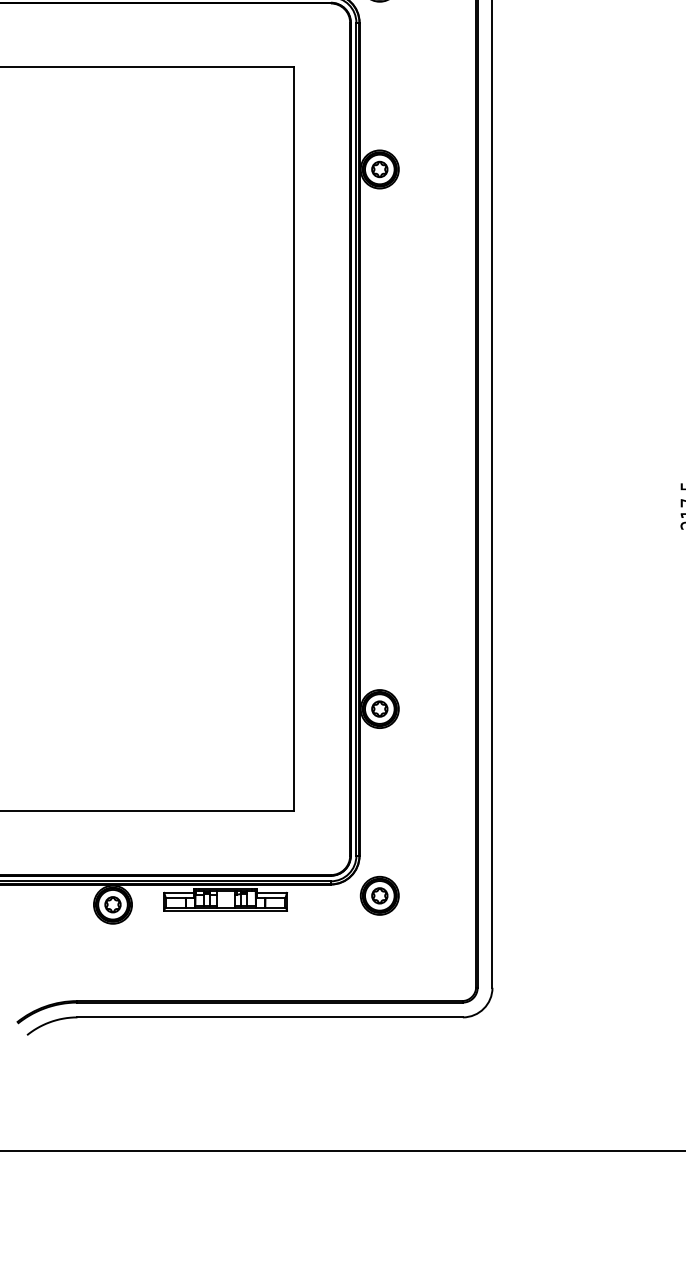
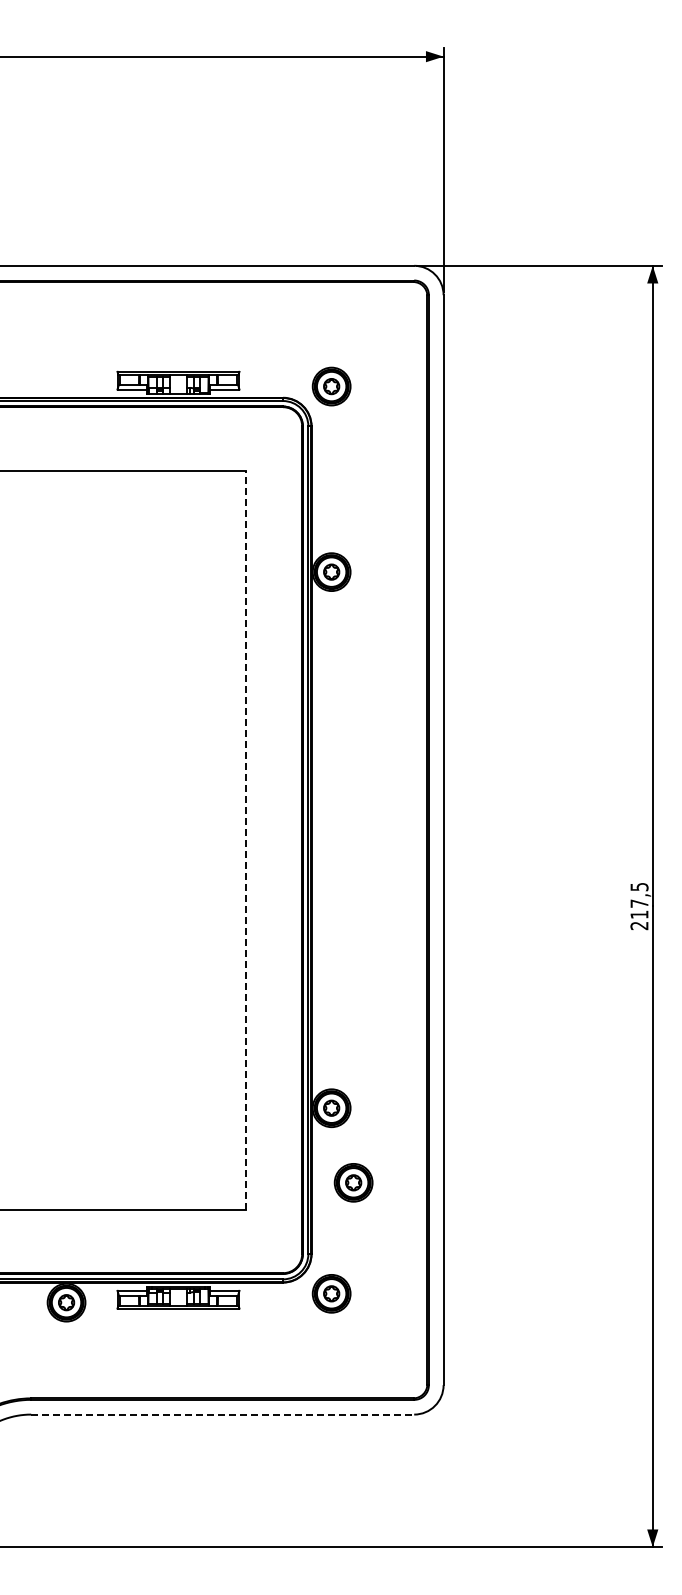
line: (294, 439) -> (246, 840), solid -> dashed
part: (401, 783) -> (353, 1182), added
line: (270, 1017) -> (223, 1414), solid -> dashed

